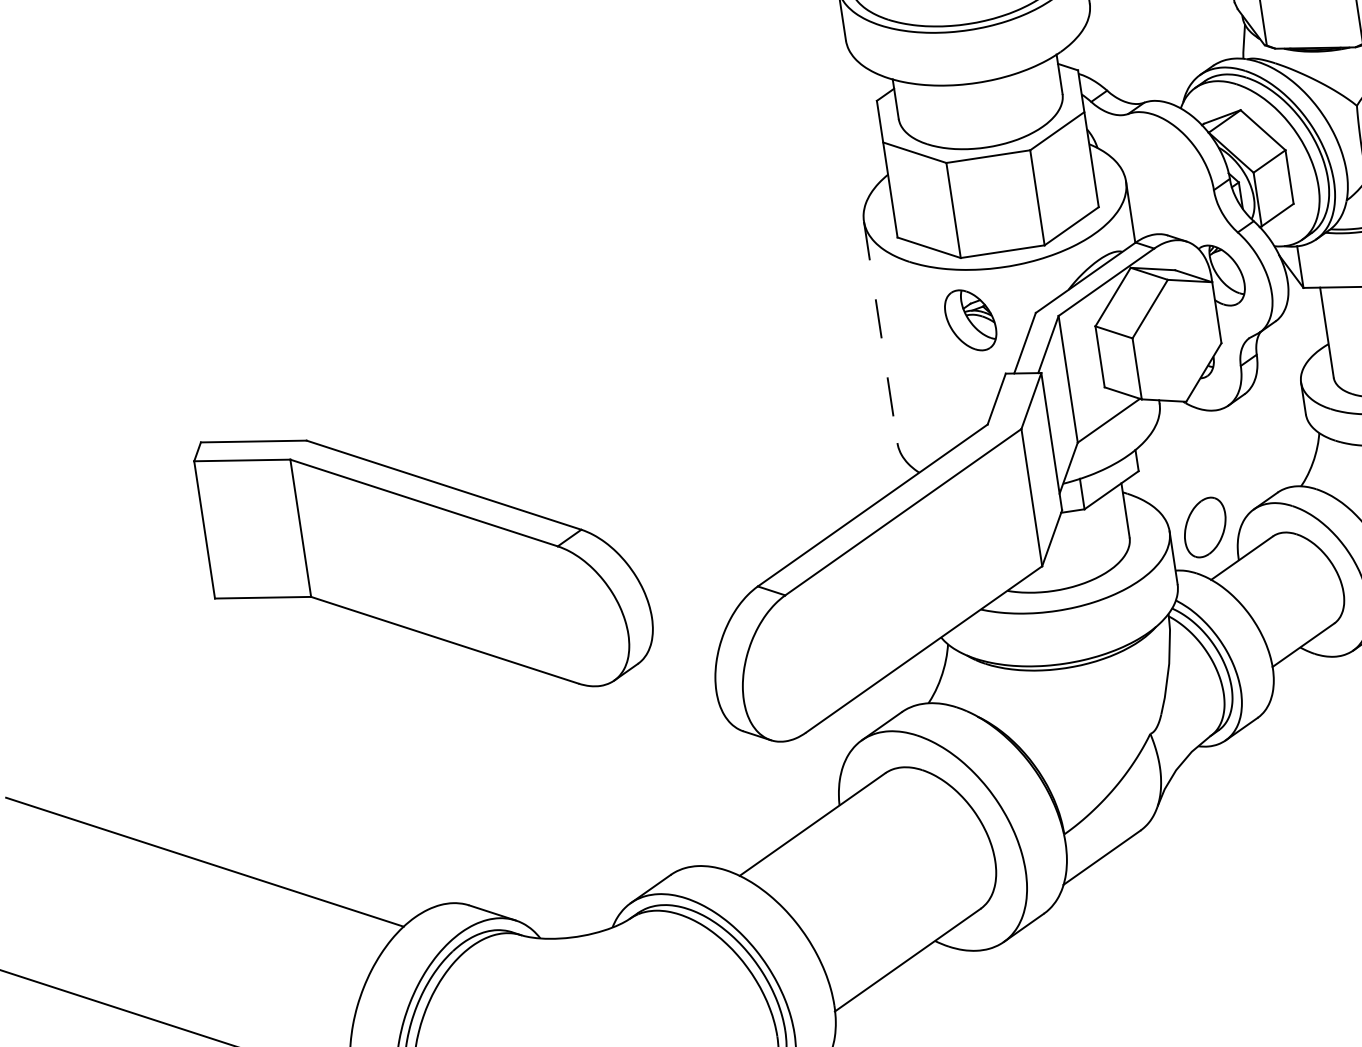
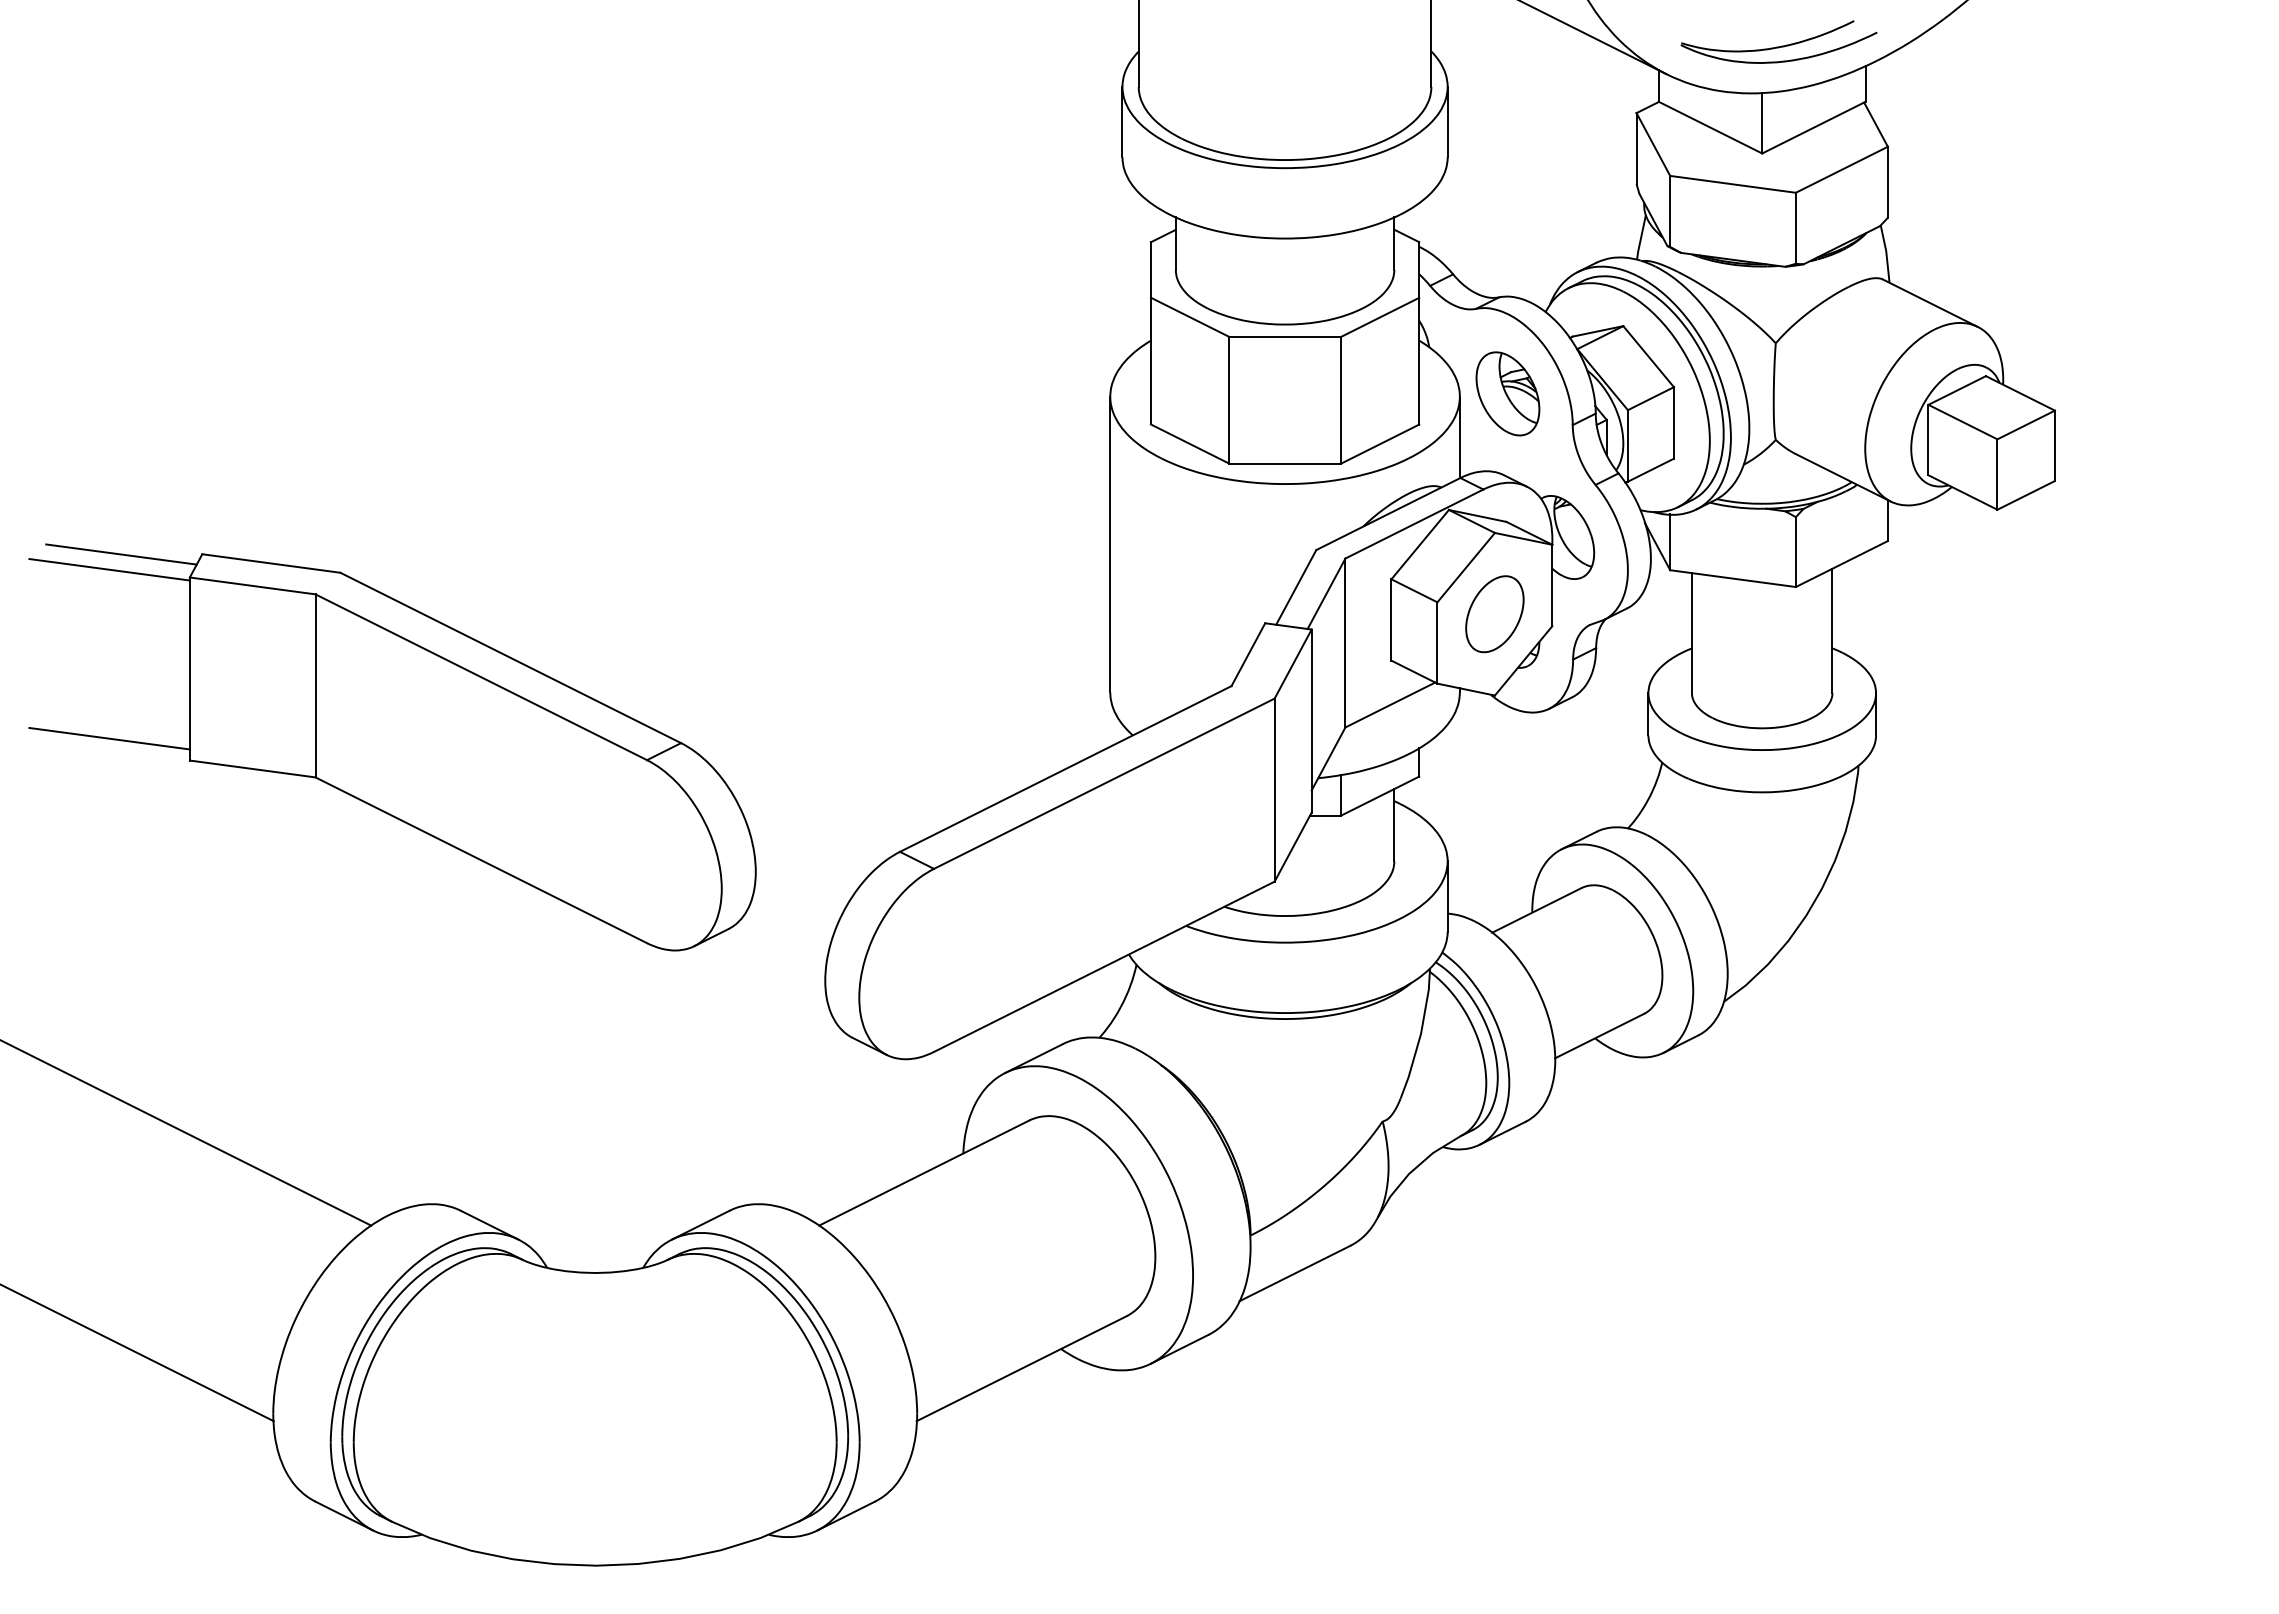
part: (970, 320) -> (1507, 393), moved
line: (880, 332) -> (1110, 544), dashed -> solid
line: (140, 451) -> (121, 554), added
line: (133, 464) -> (109, 569), added
part: (1204, 527) -> (1494, 614), moved
line: (152, 591) -> (109, 738), added

